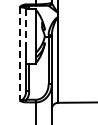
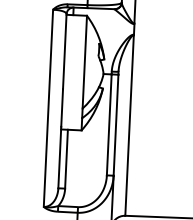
line: (26, 26) -> (65, 50), dashed -> solid
line: (19, 53) -> (48, 107), dashed -> solid

